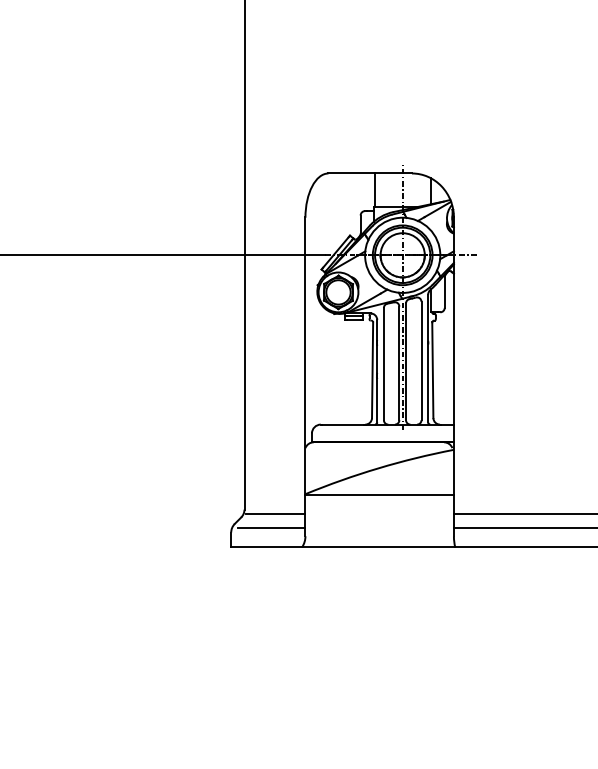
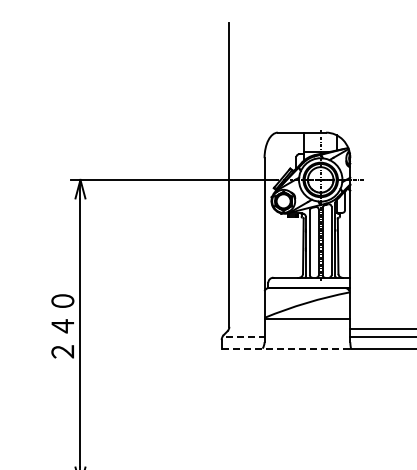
line: (275, 514) -> (247, 329), removed
line: (272, 528) -> (245, 337), solid -> dashed
line: (343, 547) -> (286, 348), solid -> dashed

